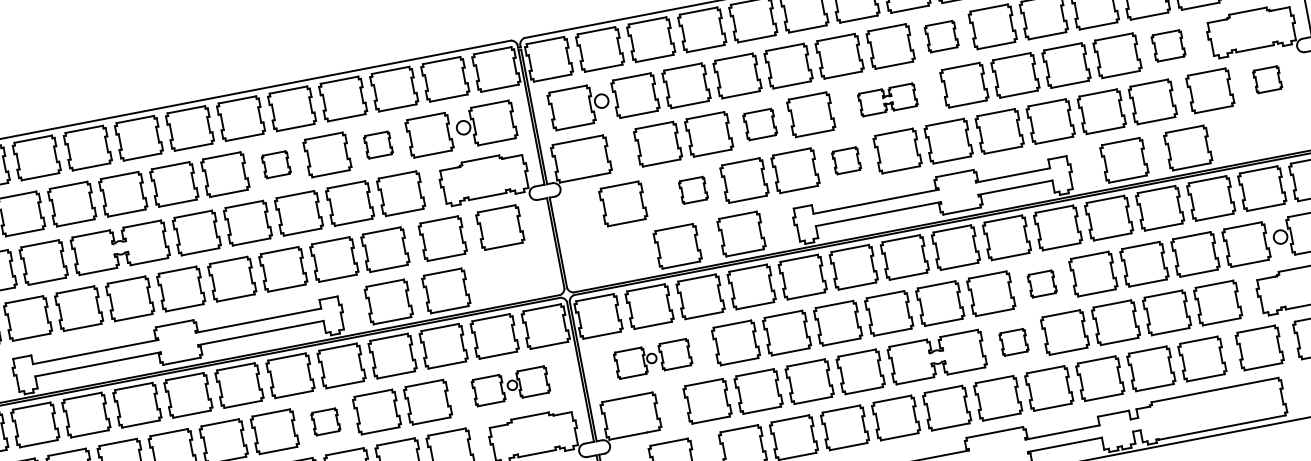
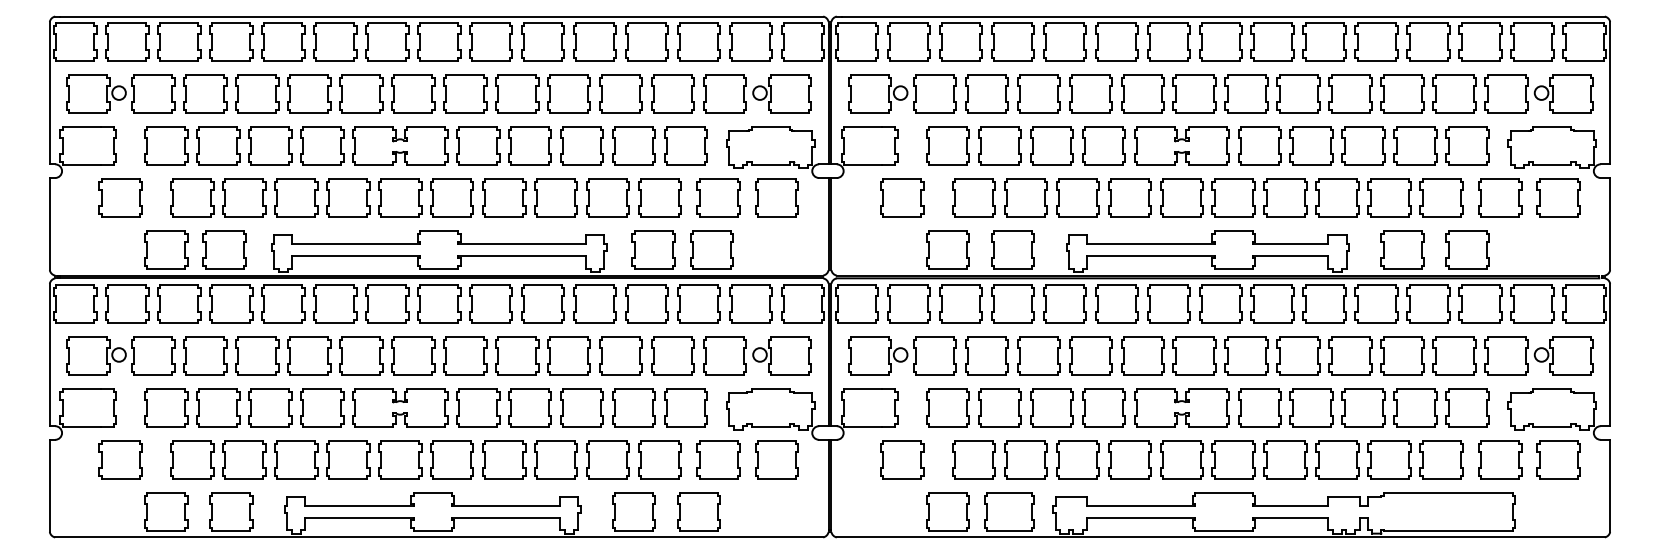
part: (941, 36) -> (1246, 93), size x1.43
part: (1168, 45) -> (1467, 145), size x1.43
part: (1267, 79) -> (1558, 197), size x1.67
part: (887, 99) -> (1181, 145), size x1.67
part: (759, 124) -> (1051, 145), size x1.43
part: (377, 144) -> (672, 93), size x1.67
part: (846, 160) -> (1129, 197), size x1.67
part: (275, 164) -> (568, 93), size x1.67
part: (692, 189) -> (973, 197), size x1.67
part: (1042, 283) -> (1298, 355), size x1.67
part: (1013, 342) -> (1259, 407), size x1.67
part: (653, 358) -> (902, 355), size x1.43
part: (510, 385) -> (757, 355), size x1.43
part: (325, 421) -> (568, 355), size x1.67

